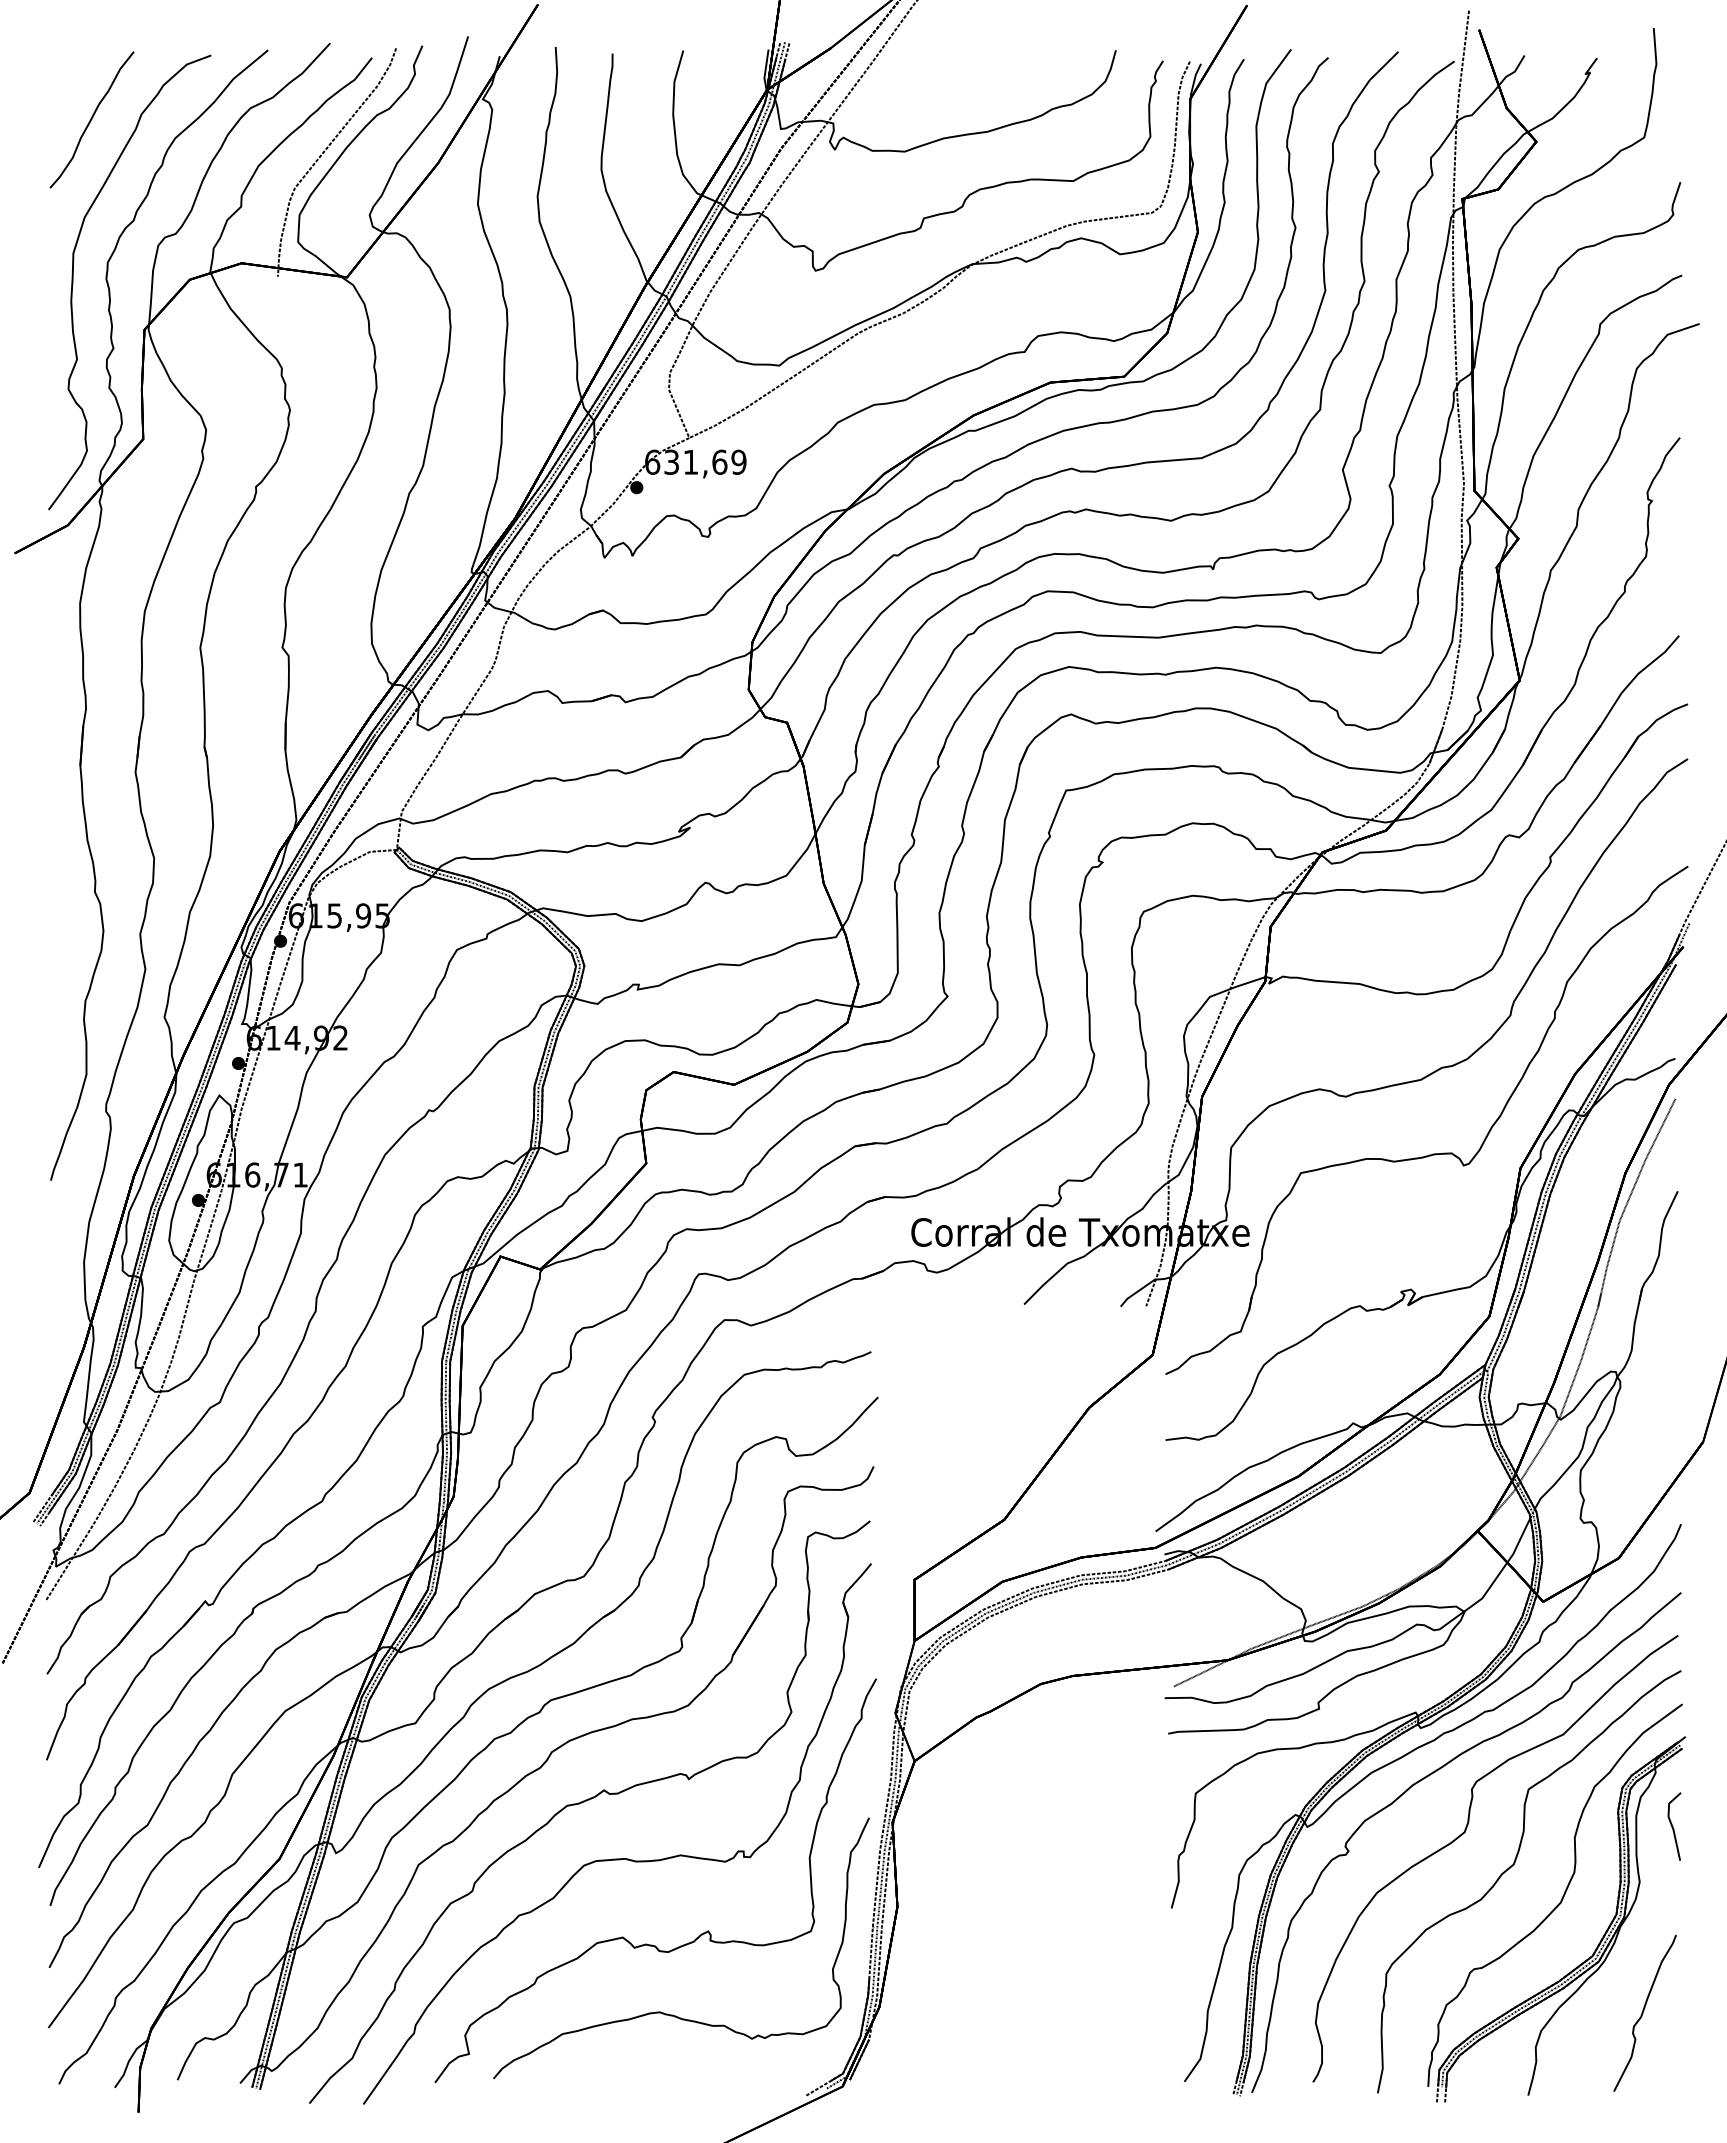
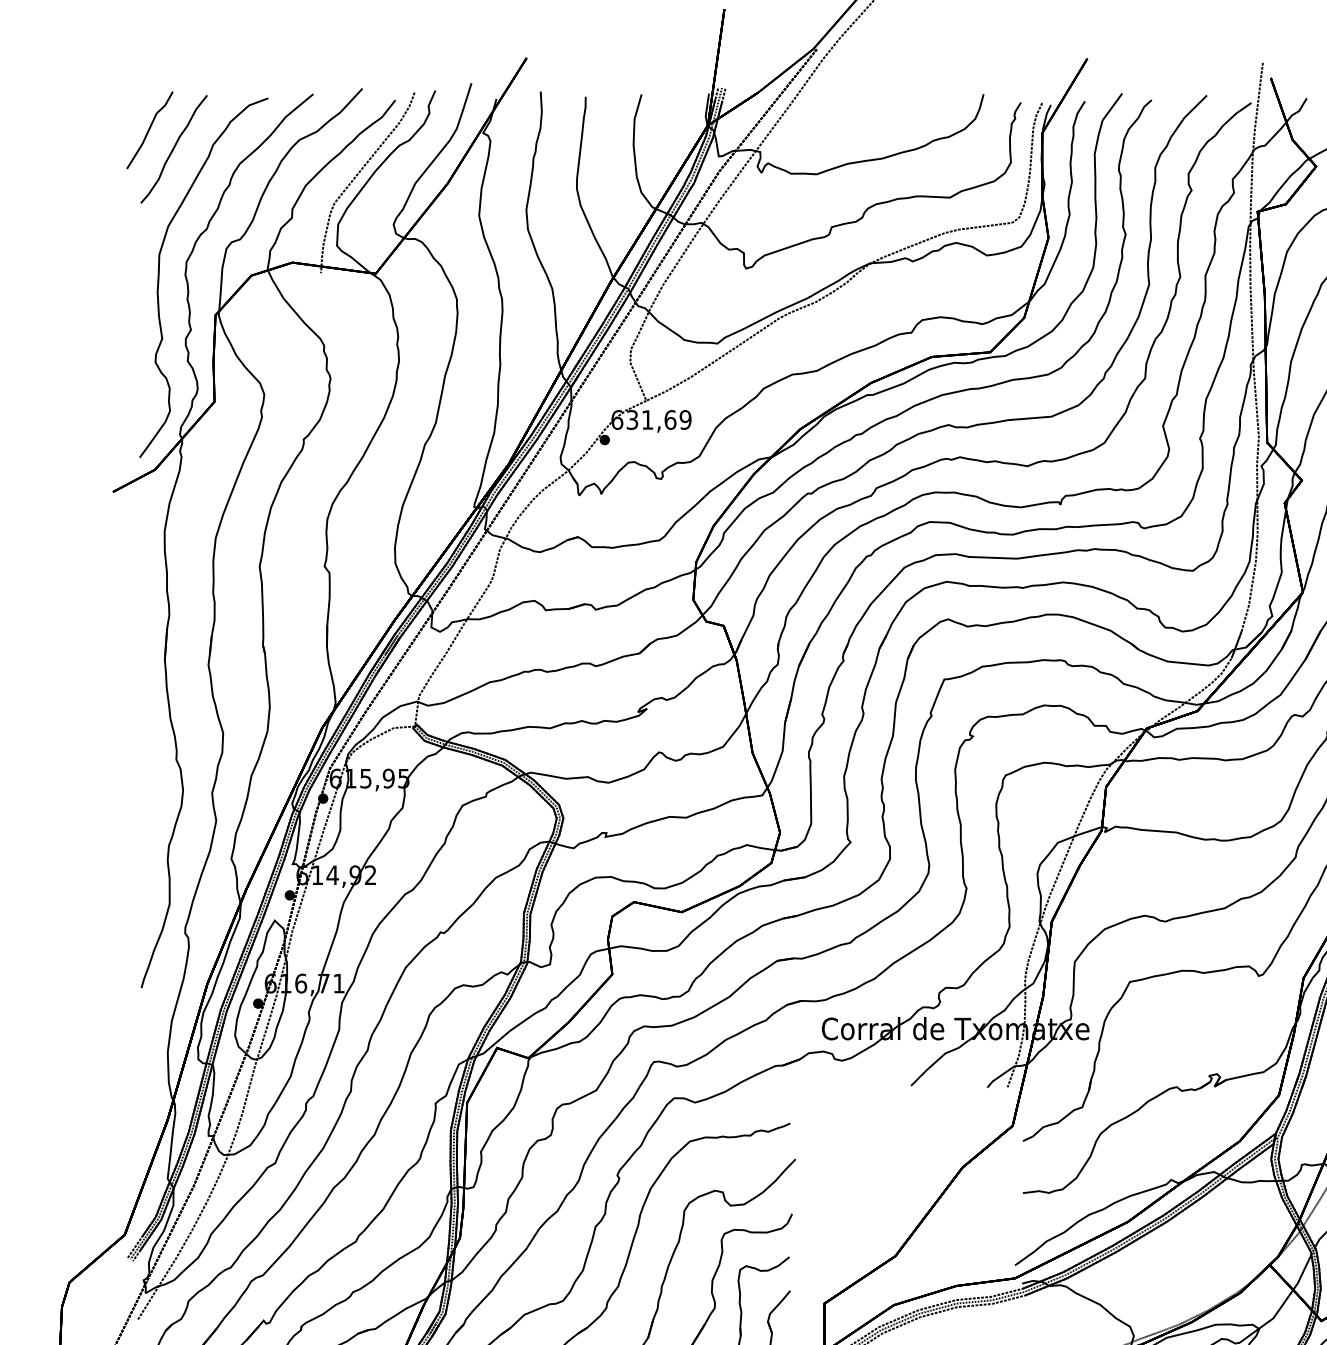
part: (61, 95) -> (149, 129), added

